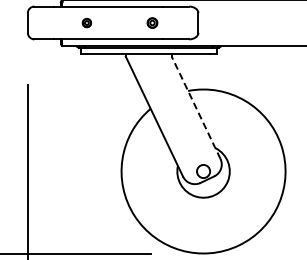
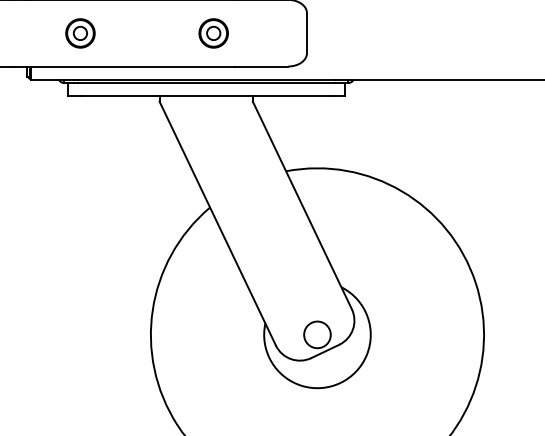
part: (86, 22) -> (79, 32), size x1.67
part: (152, 22) -> (213, 32), size x1.43
line: (196, 107) -> (303, 204), dashed -> solid

